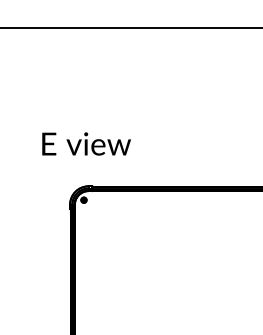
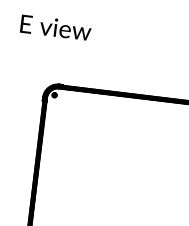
text: (86, 143) -> (55, 27), moved

